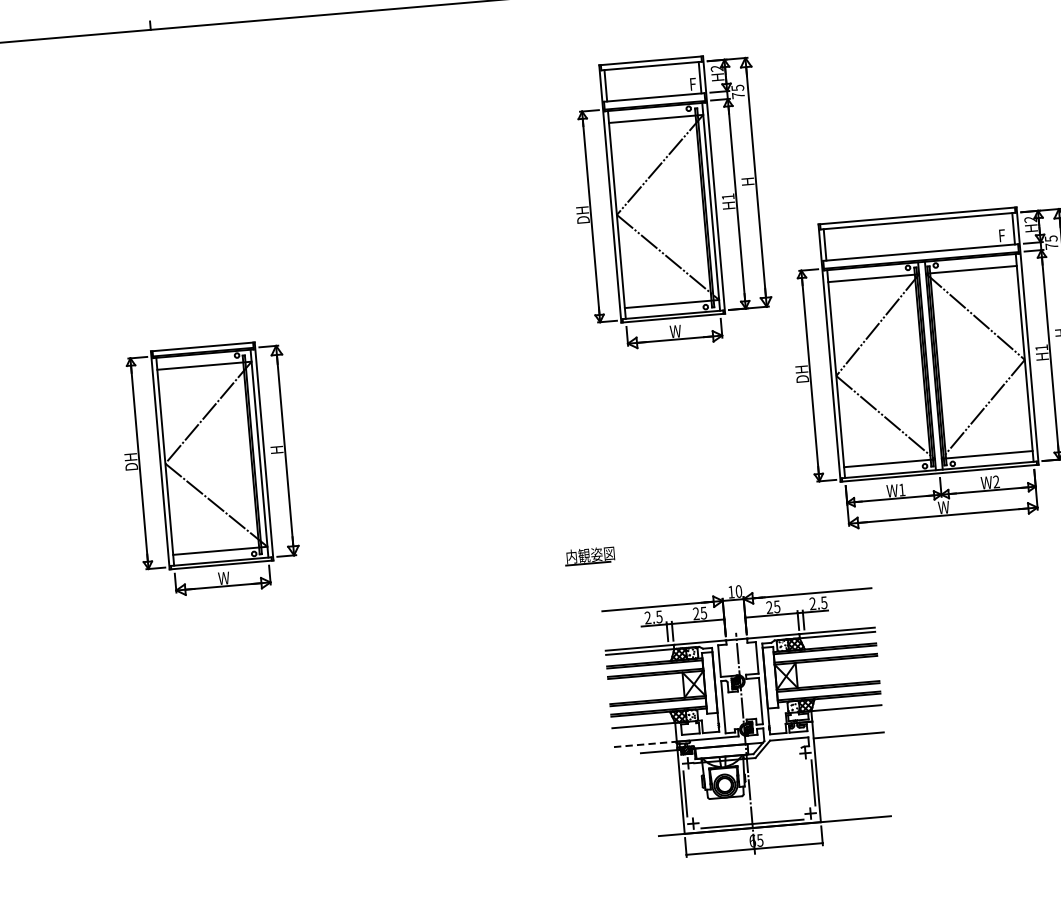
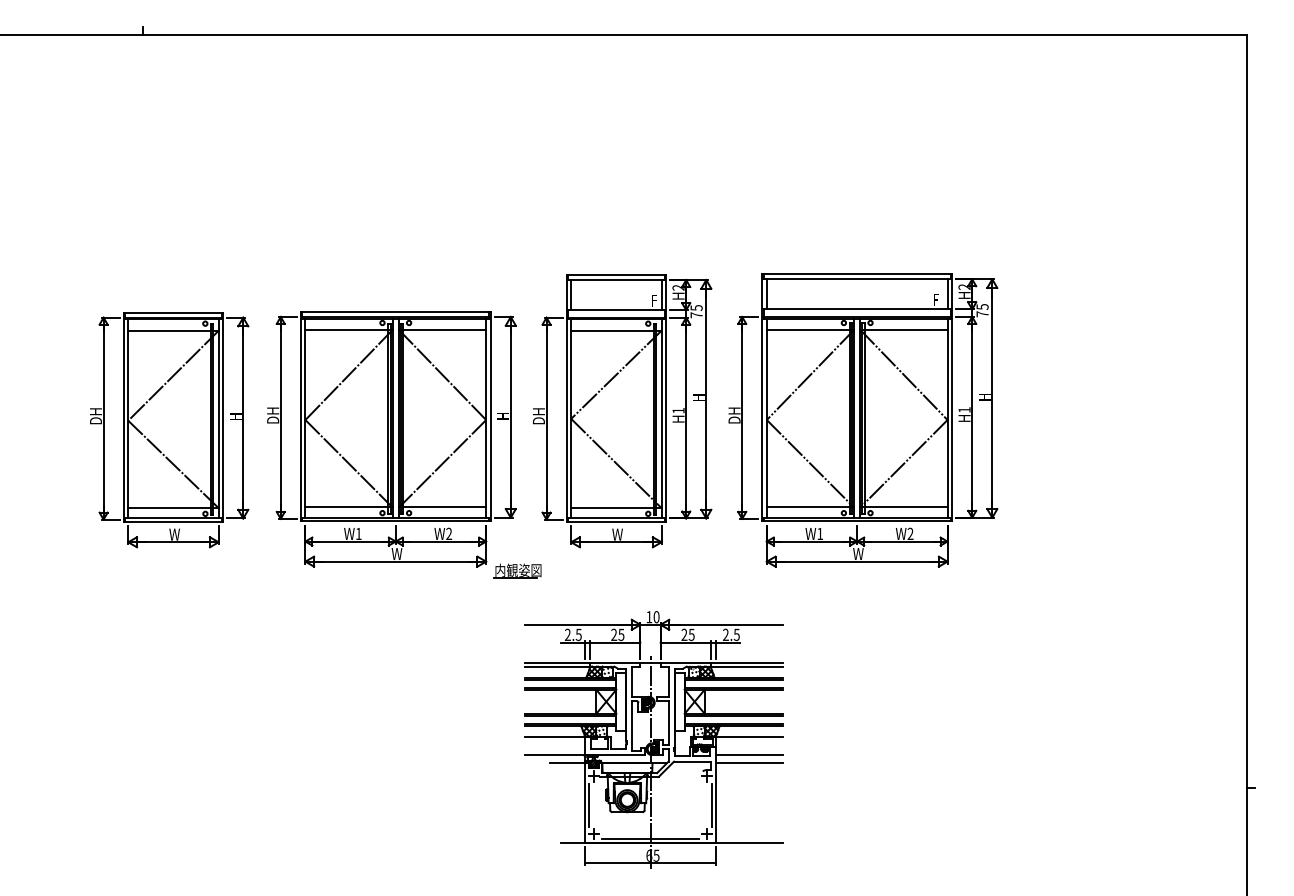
part: (669, 202) -> (622, 411), moved
part: (446, 429) -> (391, 439), added
part: (209, 470) -> (169, 430), moved
line: (847, 726) -> (748, 754), added
line: (645, 743) -> (555, 754), dashed -> solid

